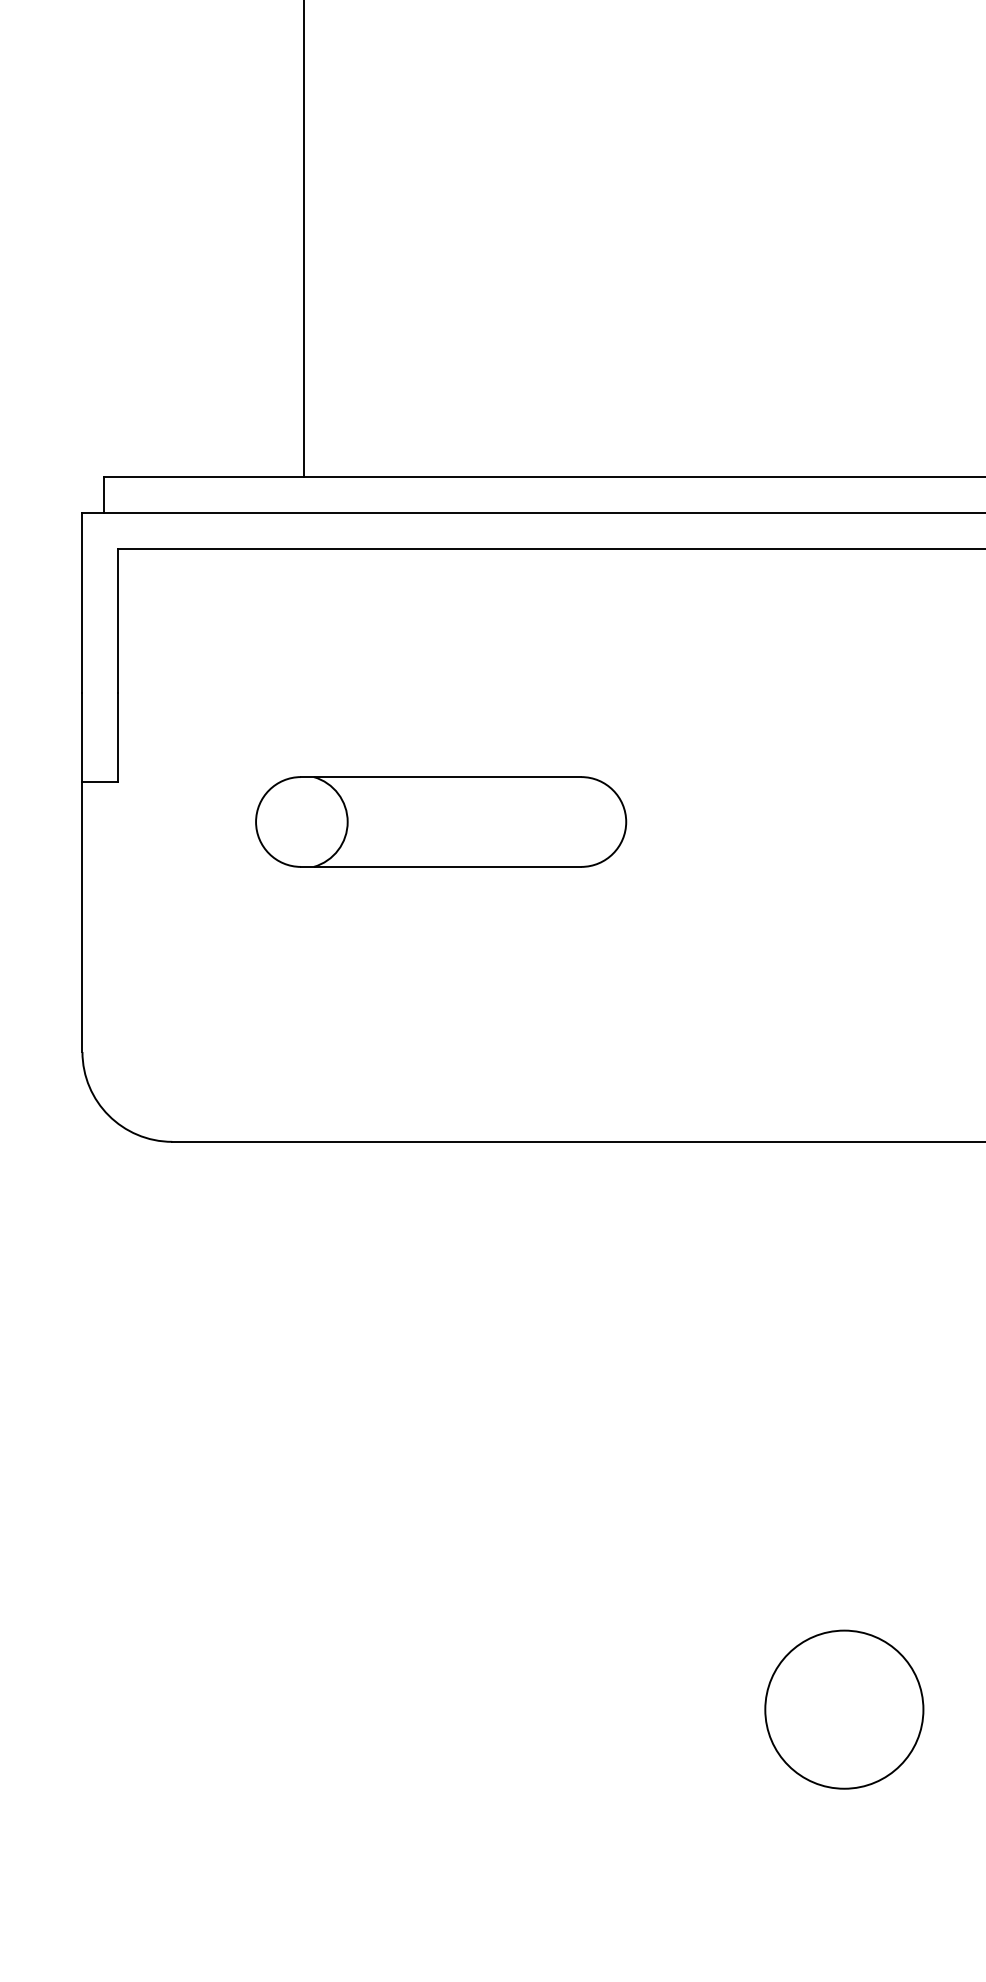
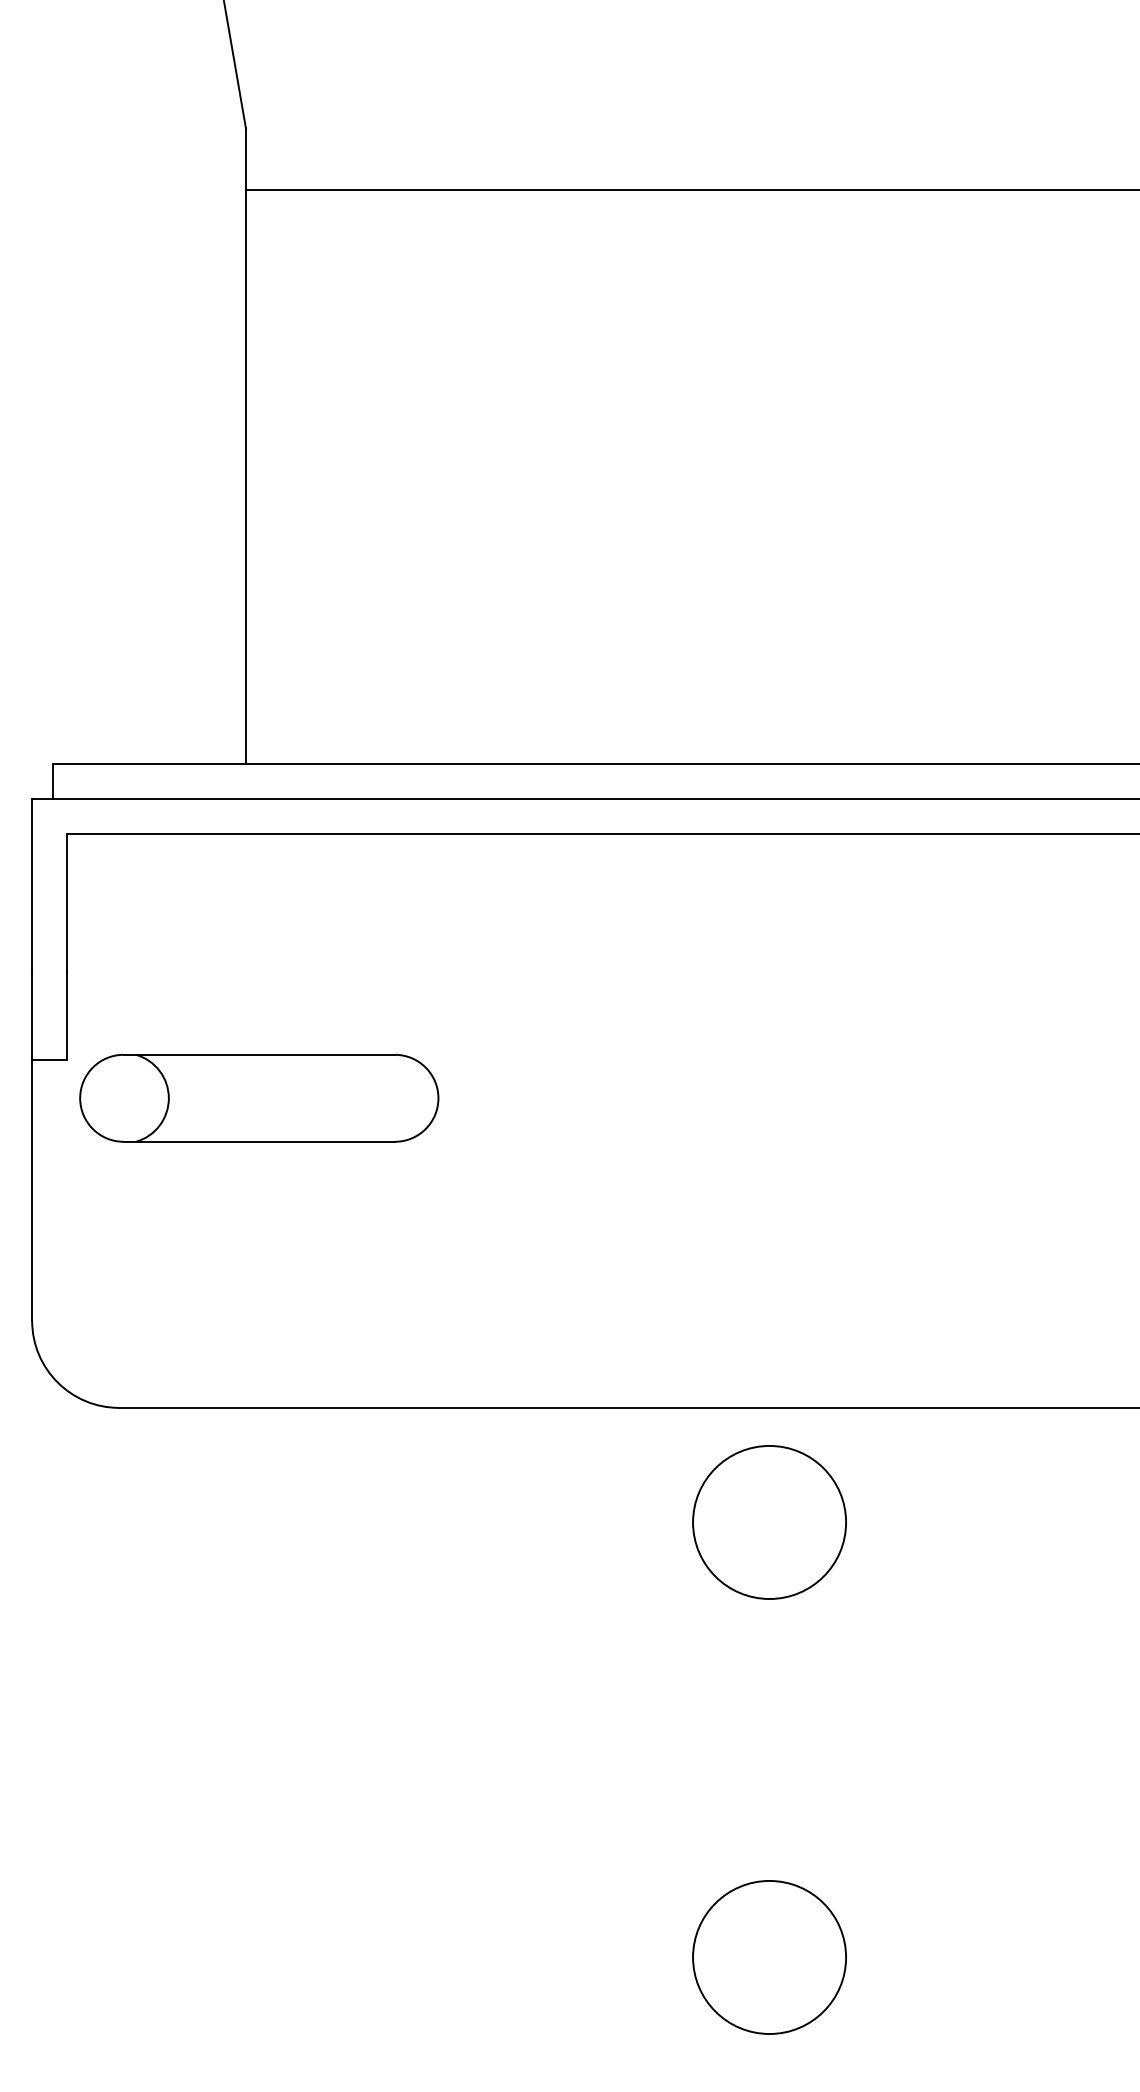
part: (441, 822) -> (259, 1098), moved
circle: (844, 1260) -> (769, 1522), added

